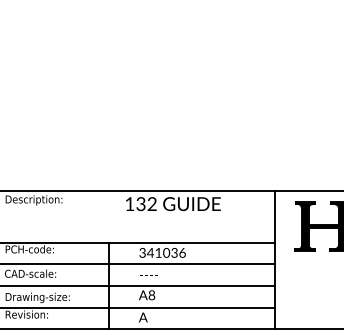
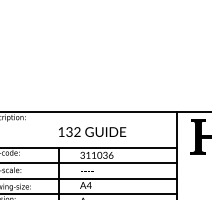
text: (173, 204) -> (92, 132), moved
text: (150, 252) -> (88, 155), 341036 -> 311036
text: (151, 295) -> (89, 185), A8 -> A4

